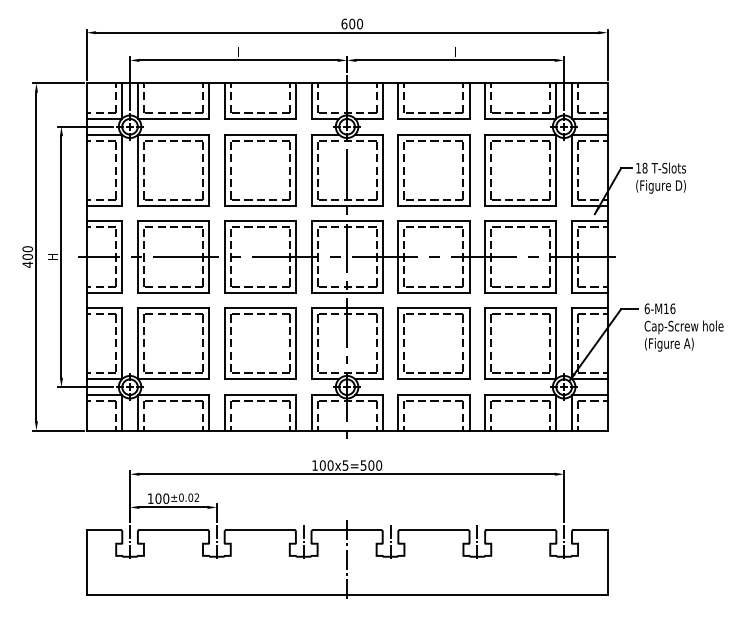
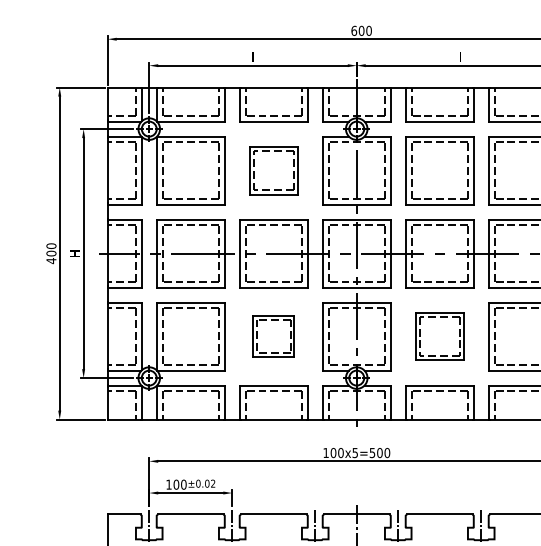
part: (260, 170) -> (273, 170), size x0.7
part: (260, 343) -> (273, 336), size x0.6
part: (433, 343) -> (439, 336), size x0.7

